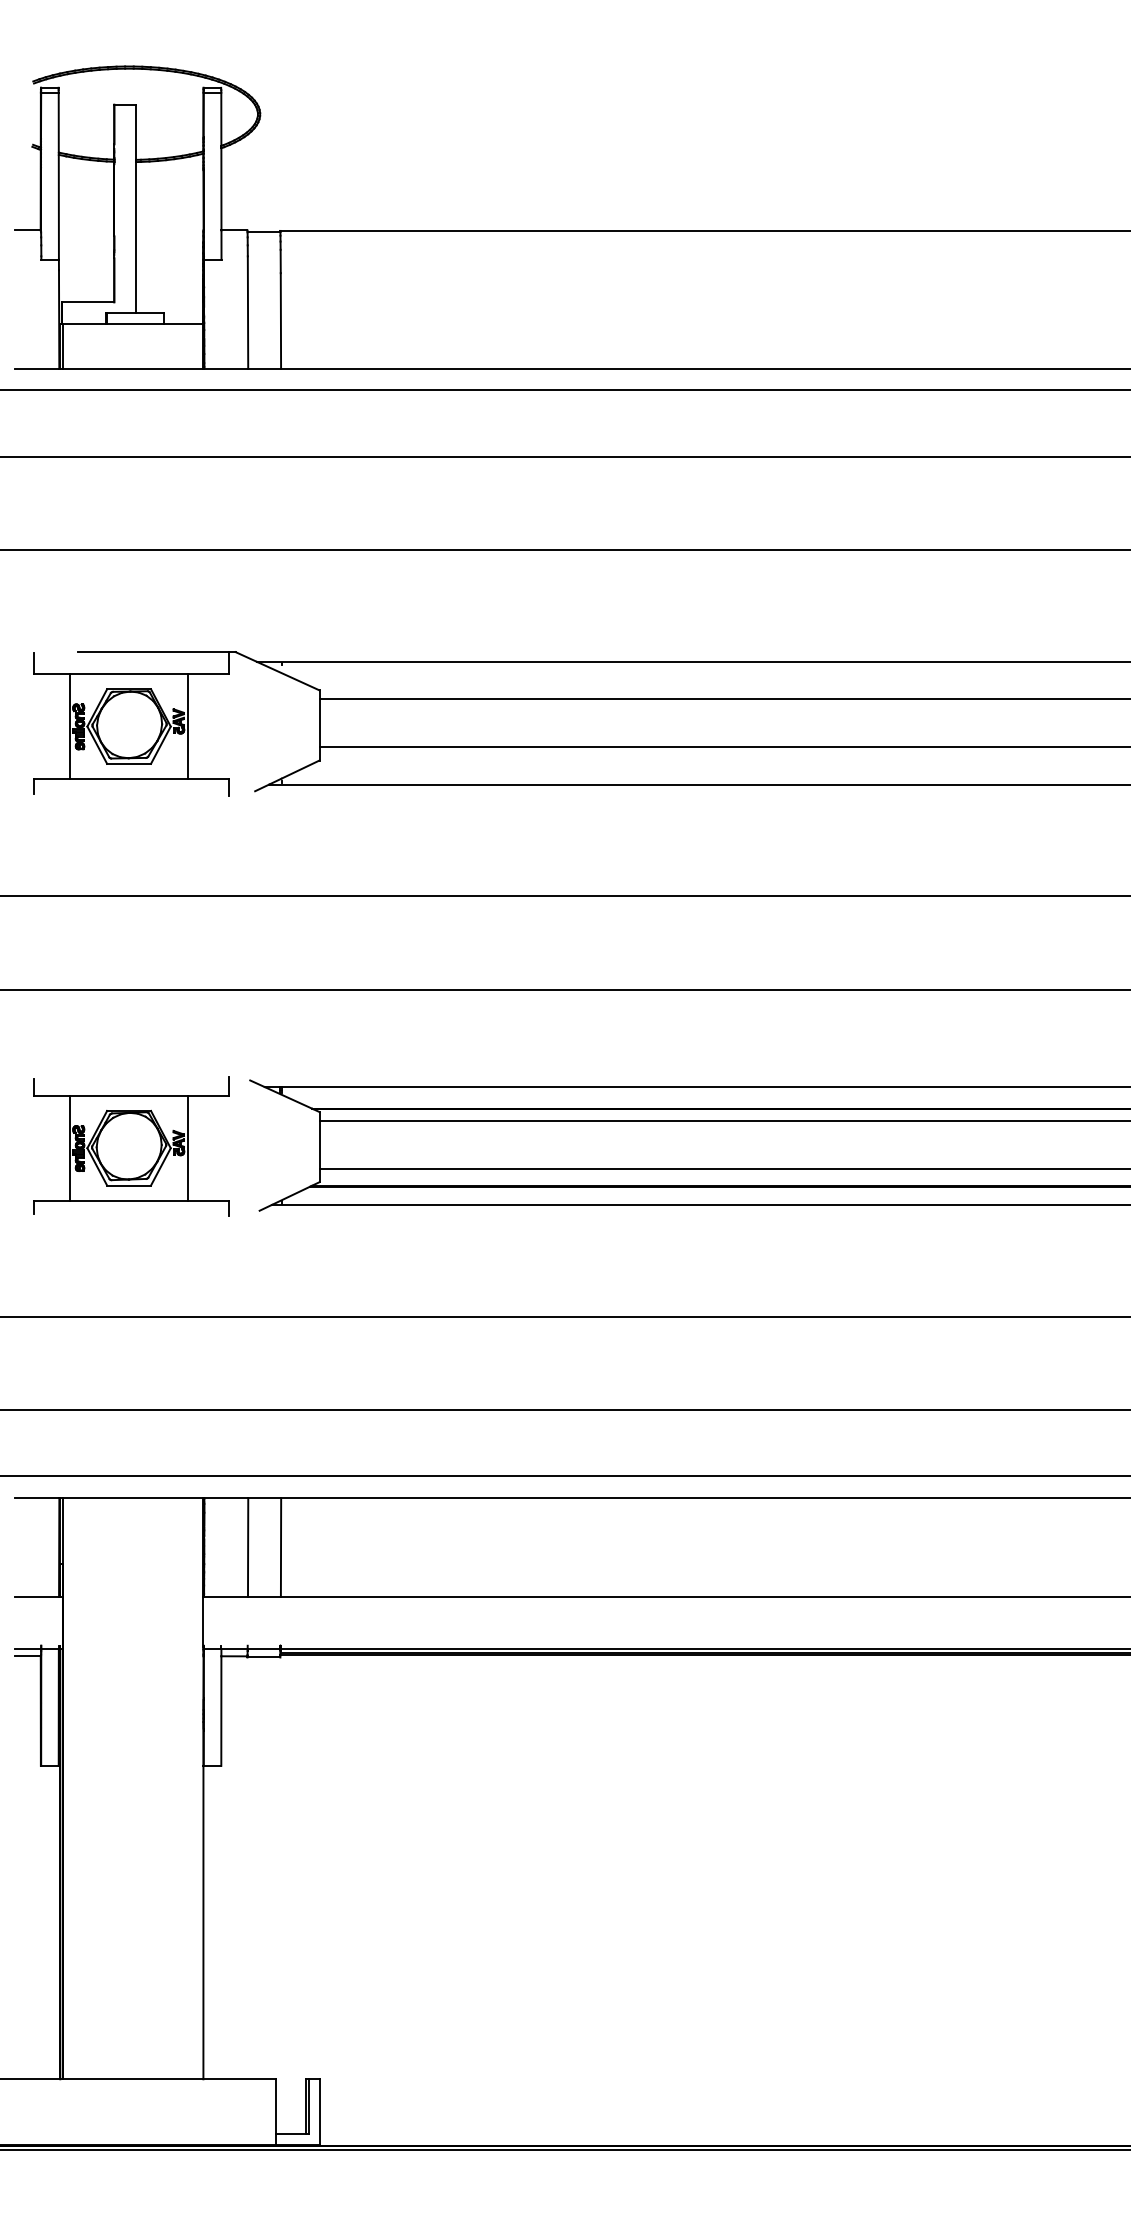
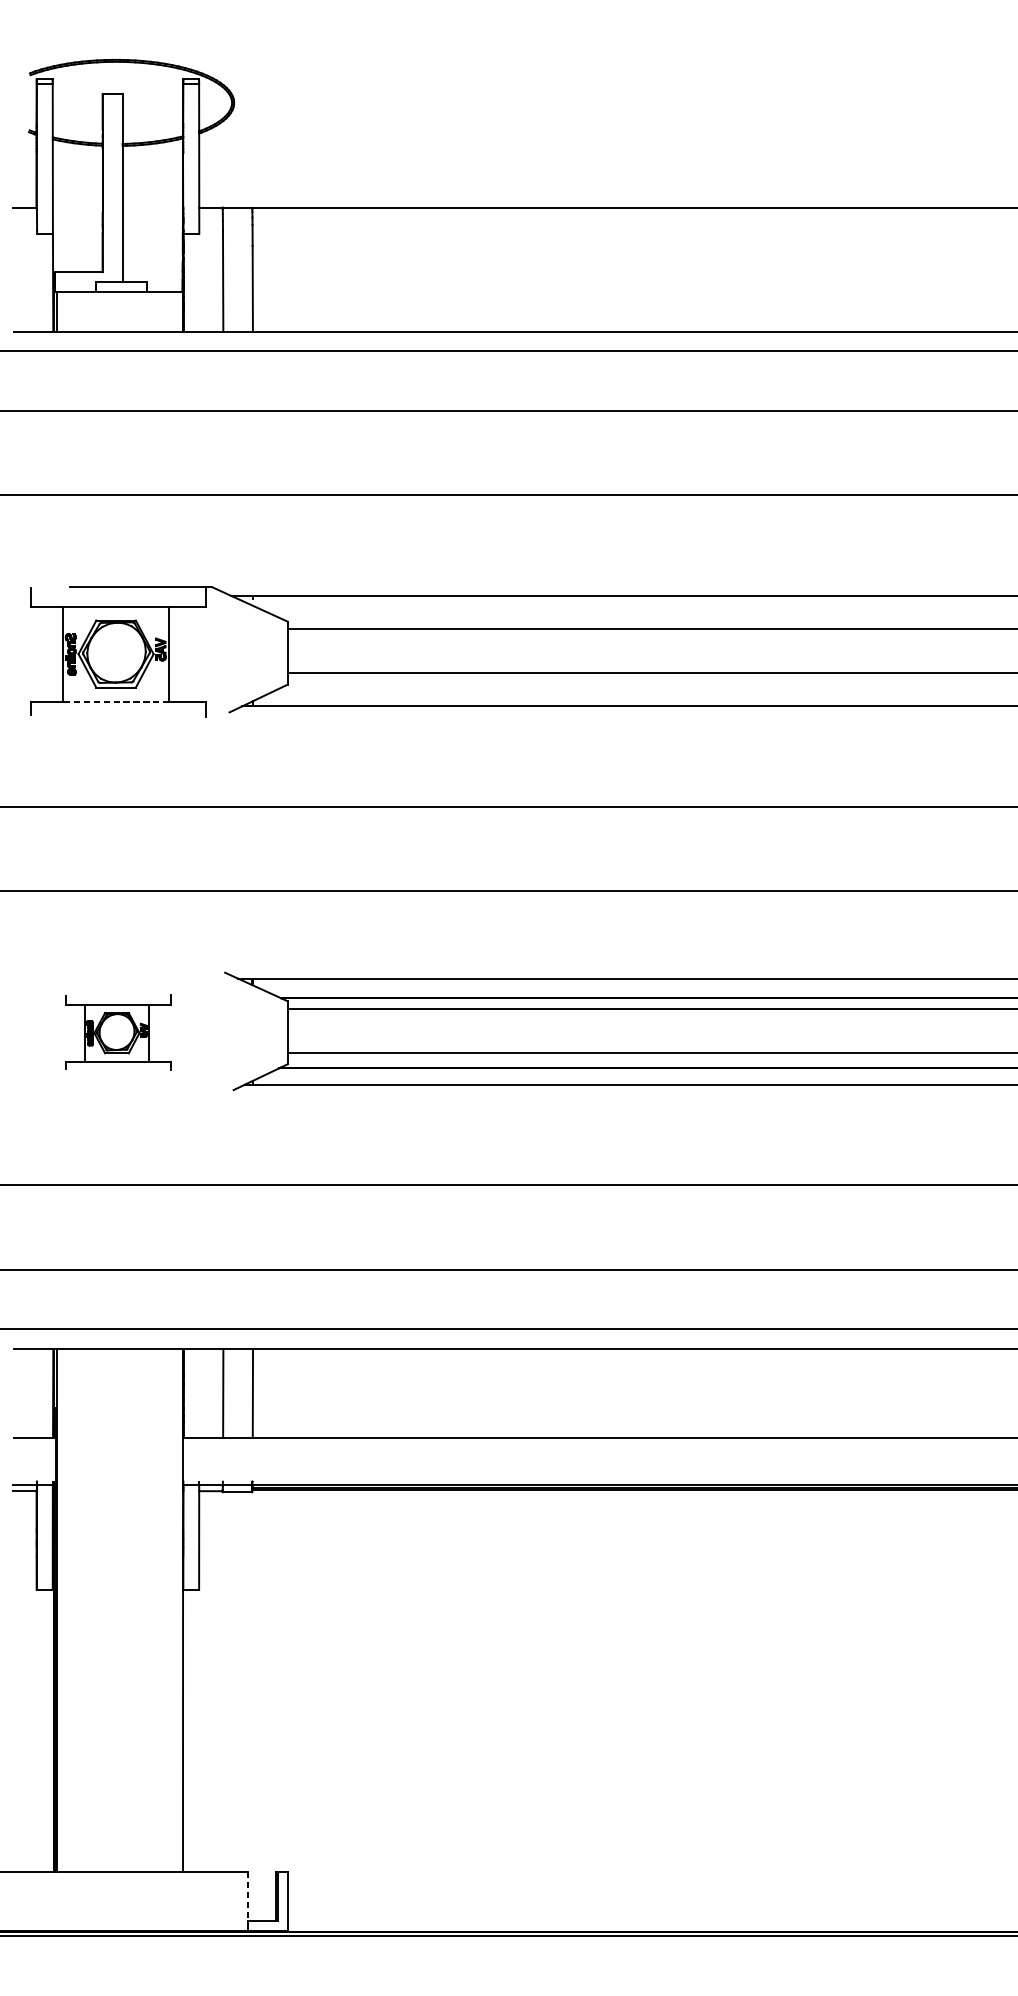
line: (128, 779) -> (115, 701), solid -> dashed
part: (131, 1146) -> (118, 1032), size x0.6
line: (275, 2107) -> (247, 1897), solid -> dashed

